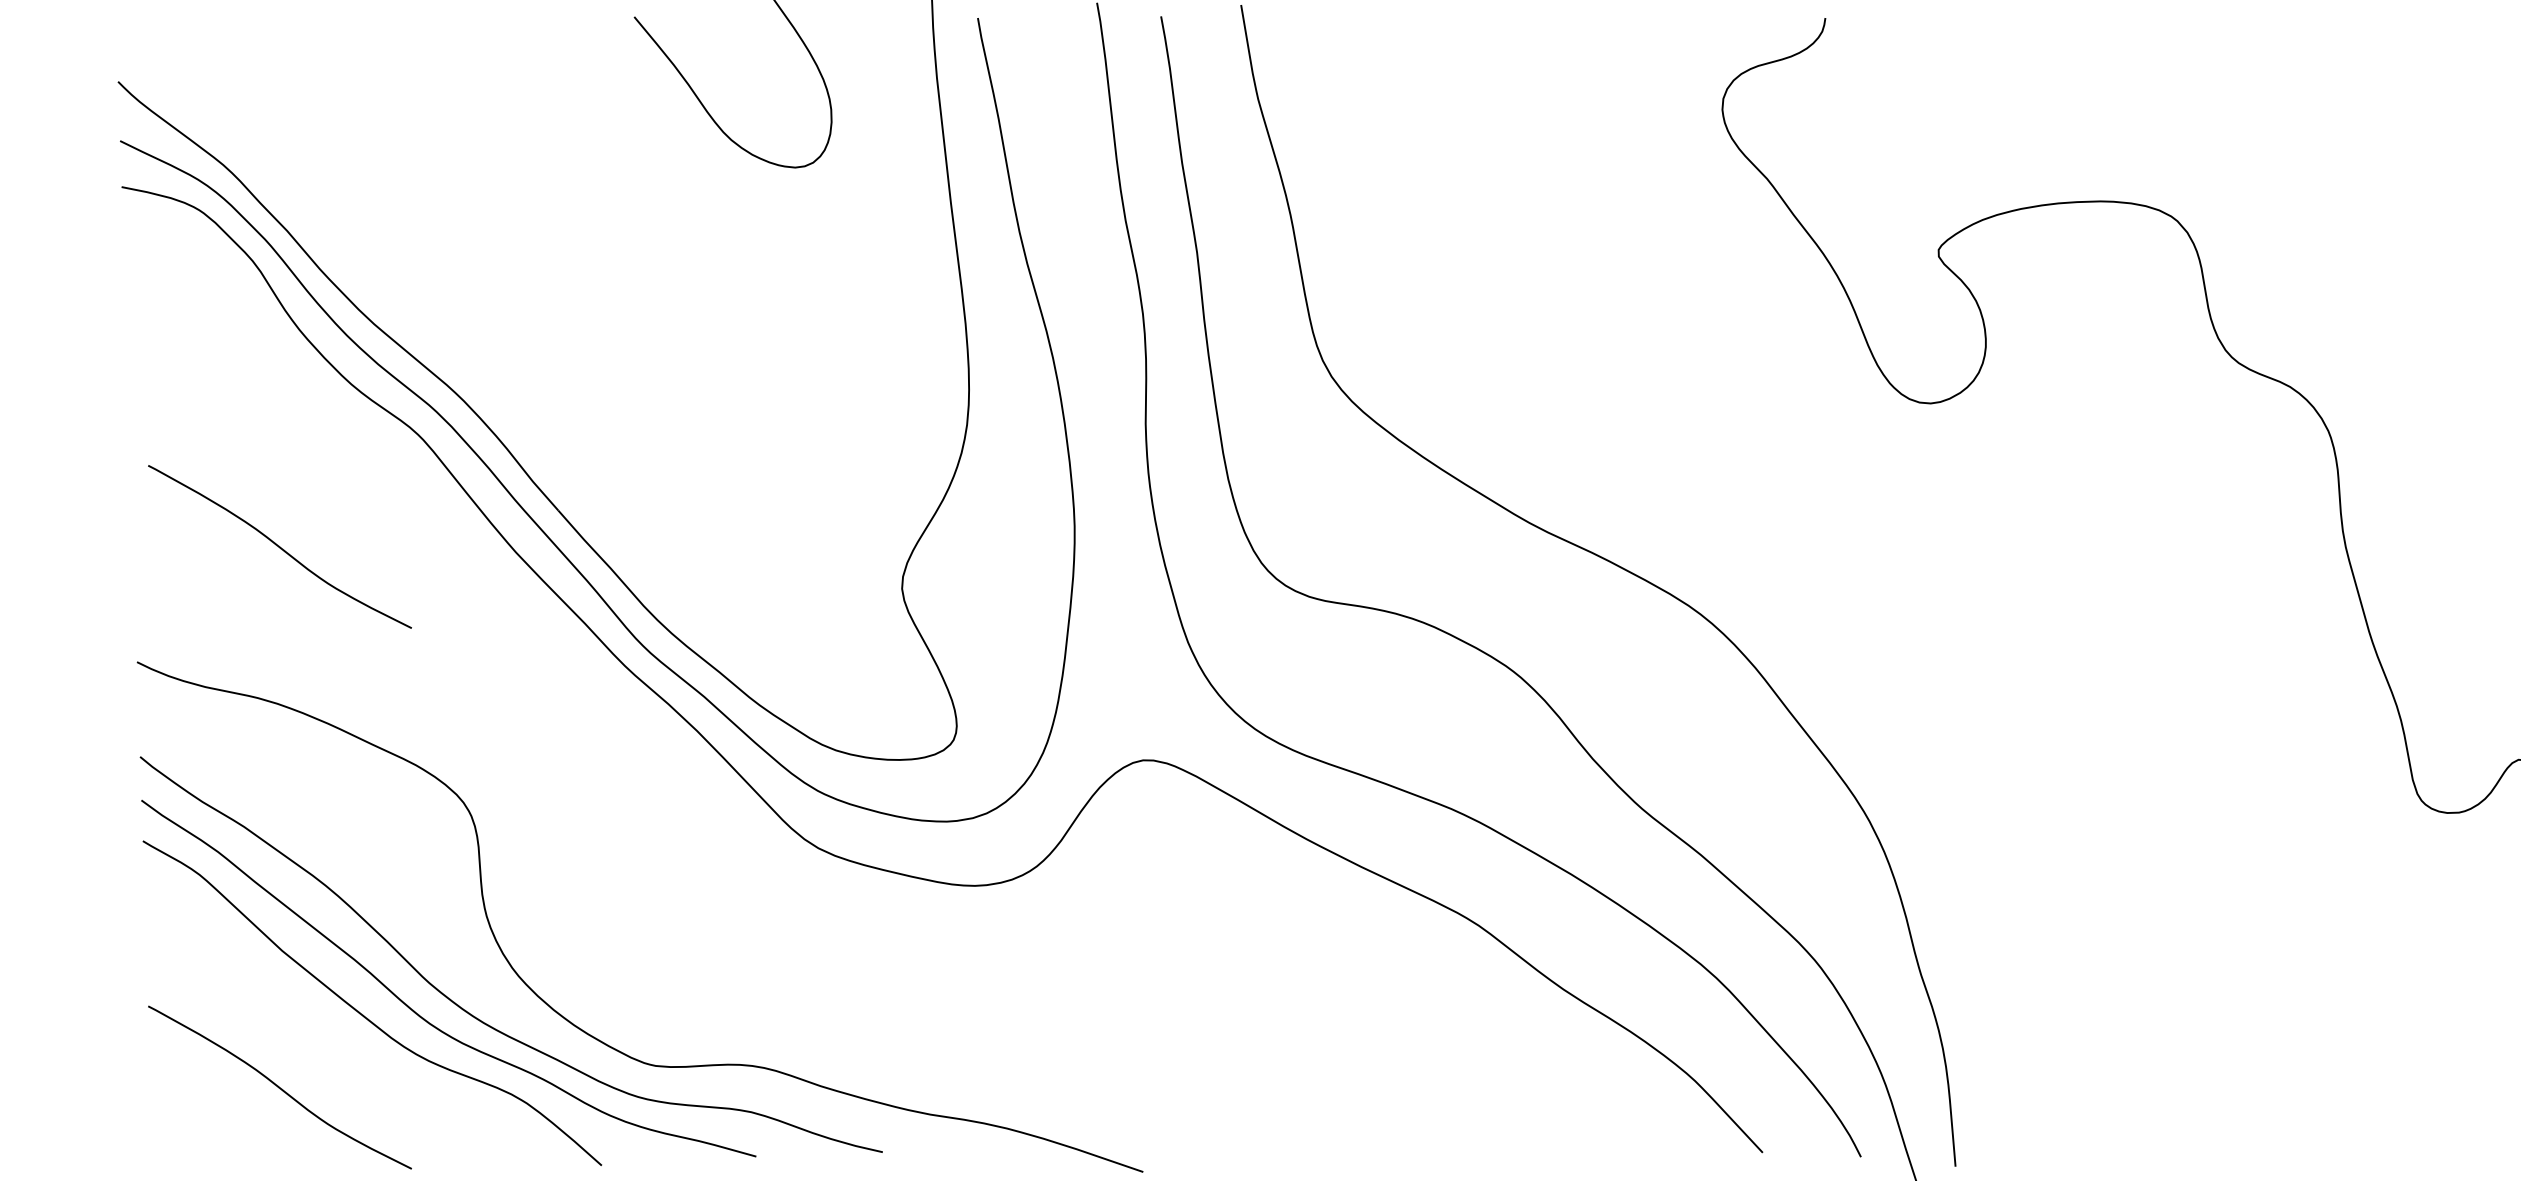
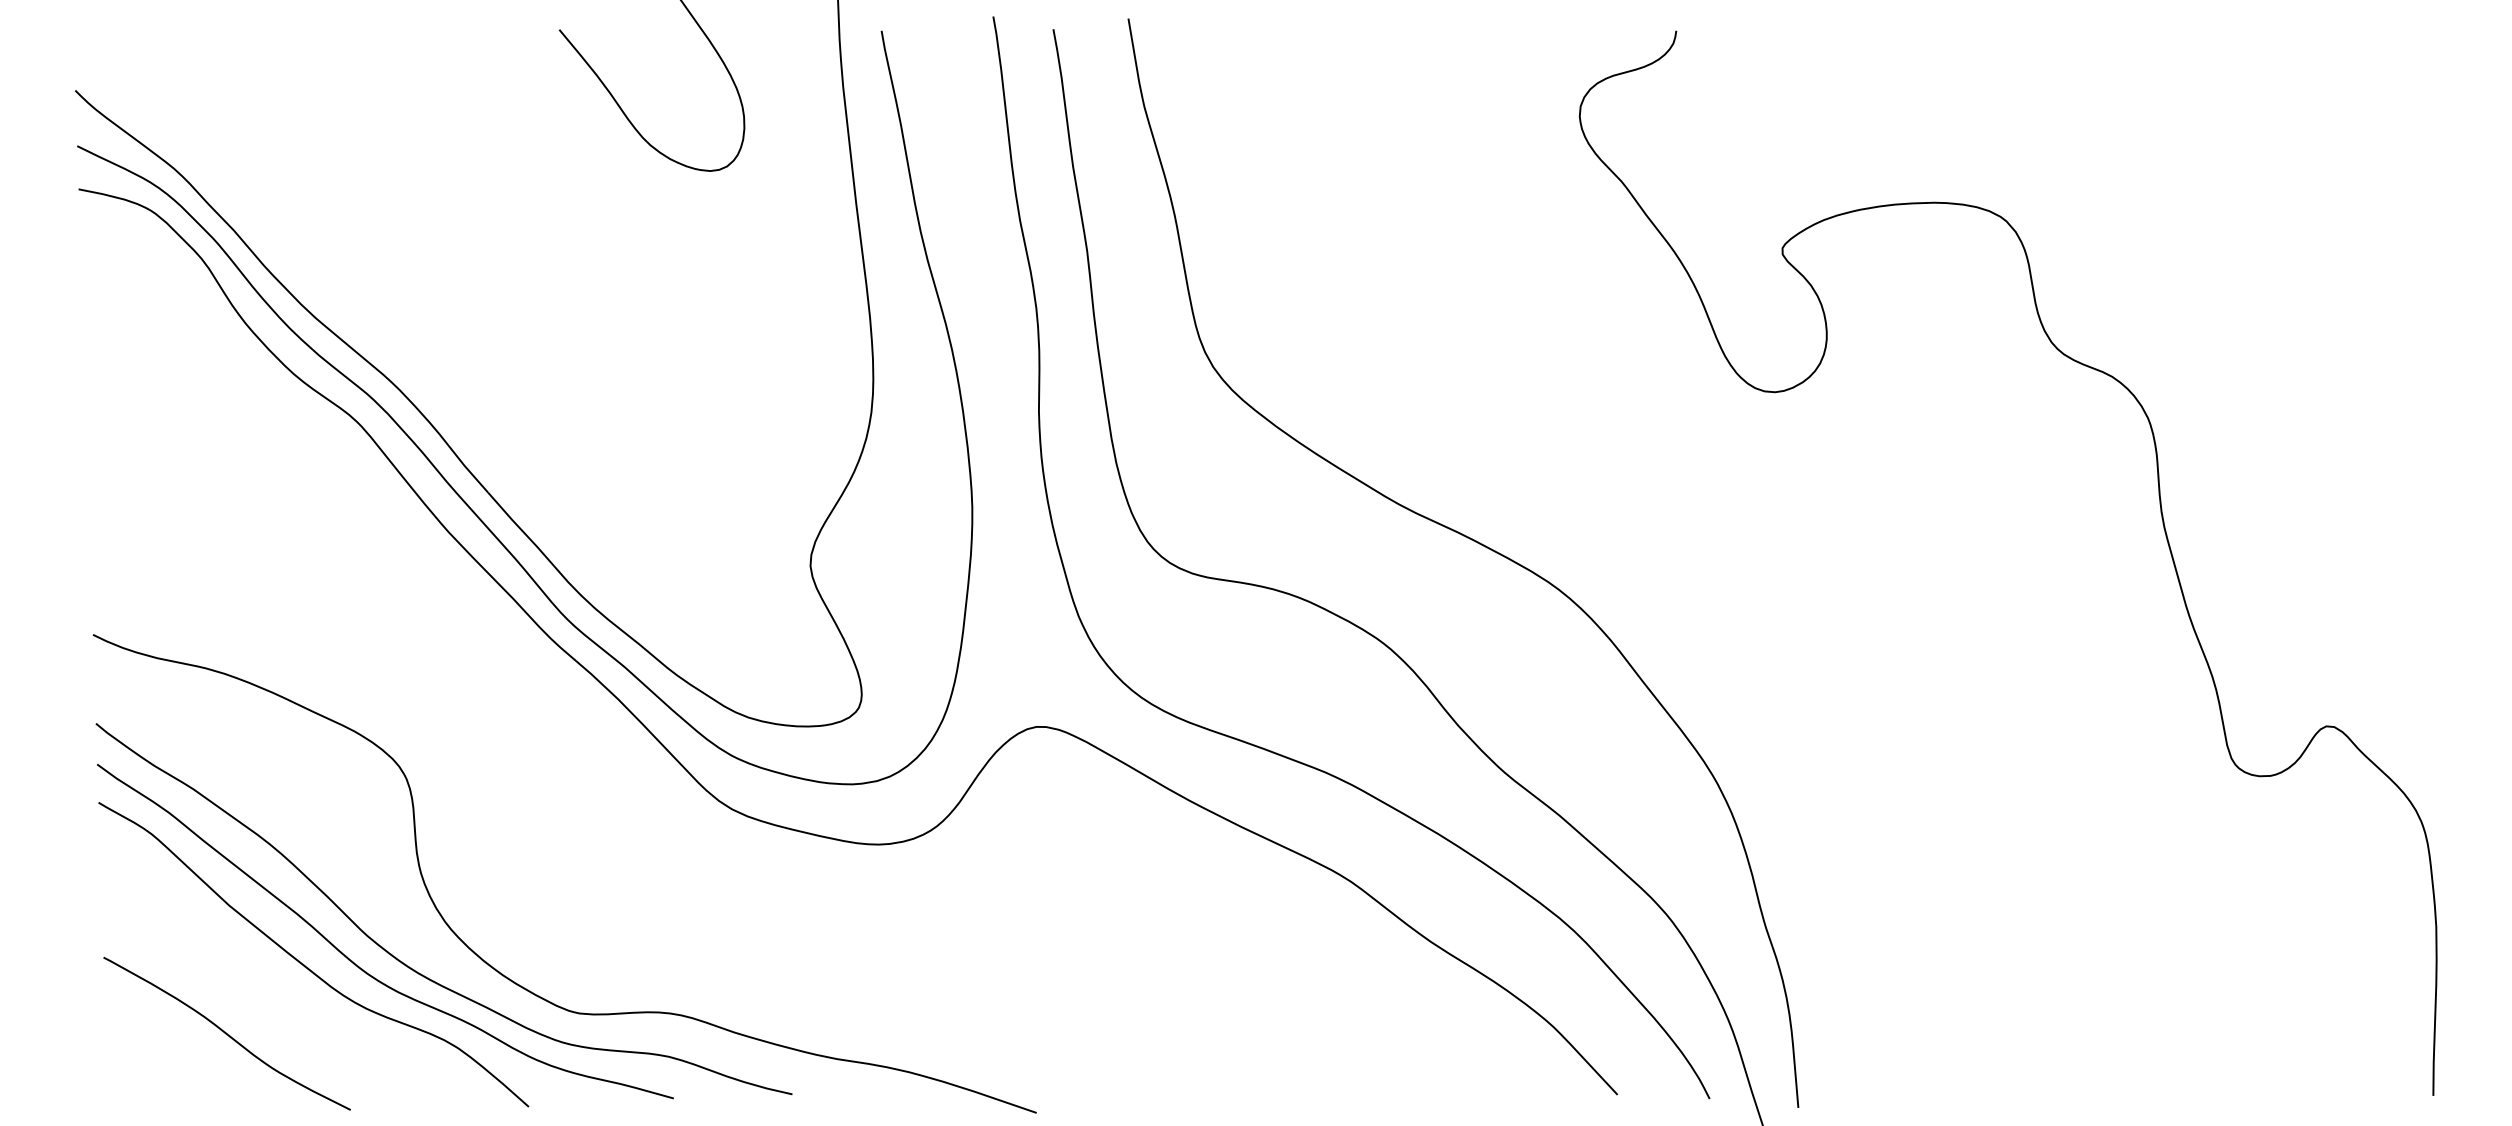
curve: (279, 546) -> (226, 526), removed

